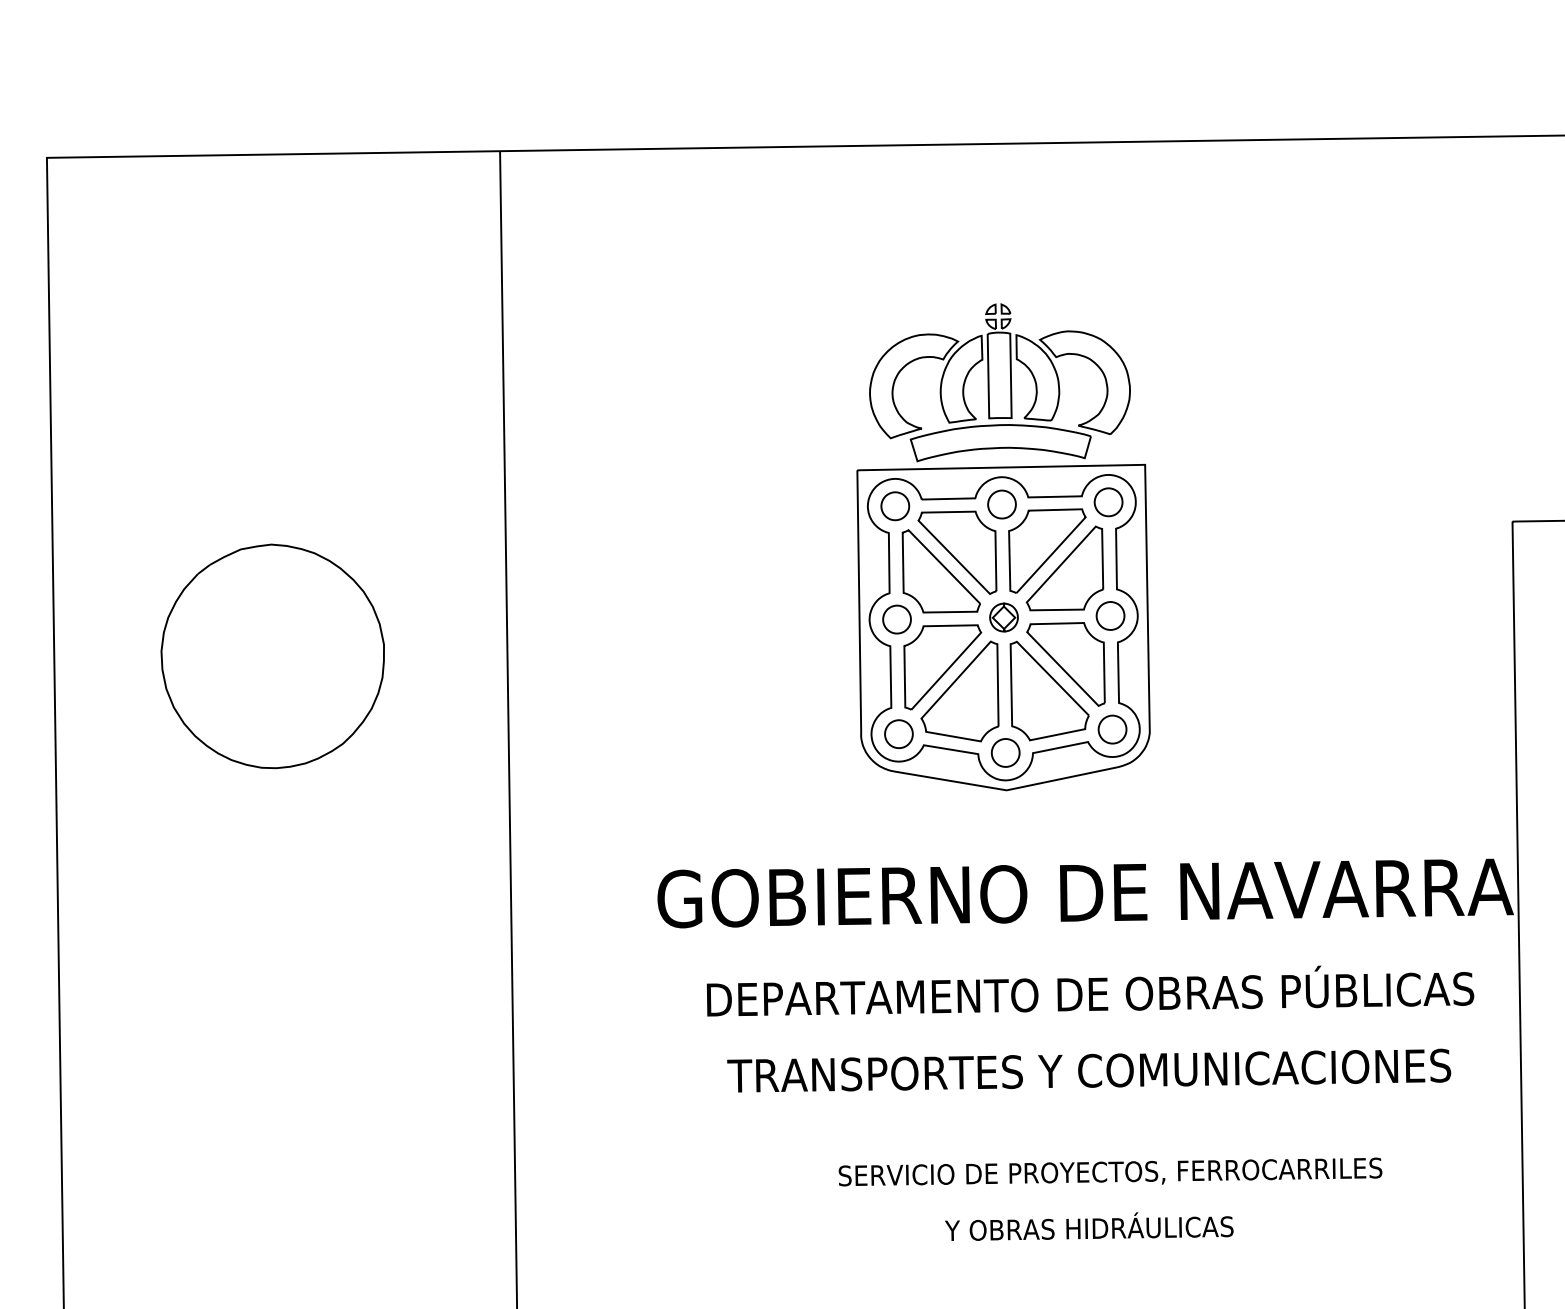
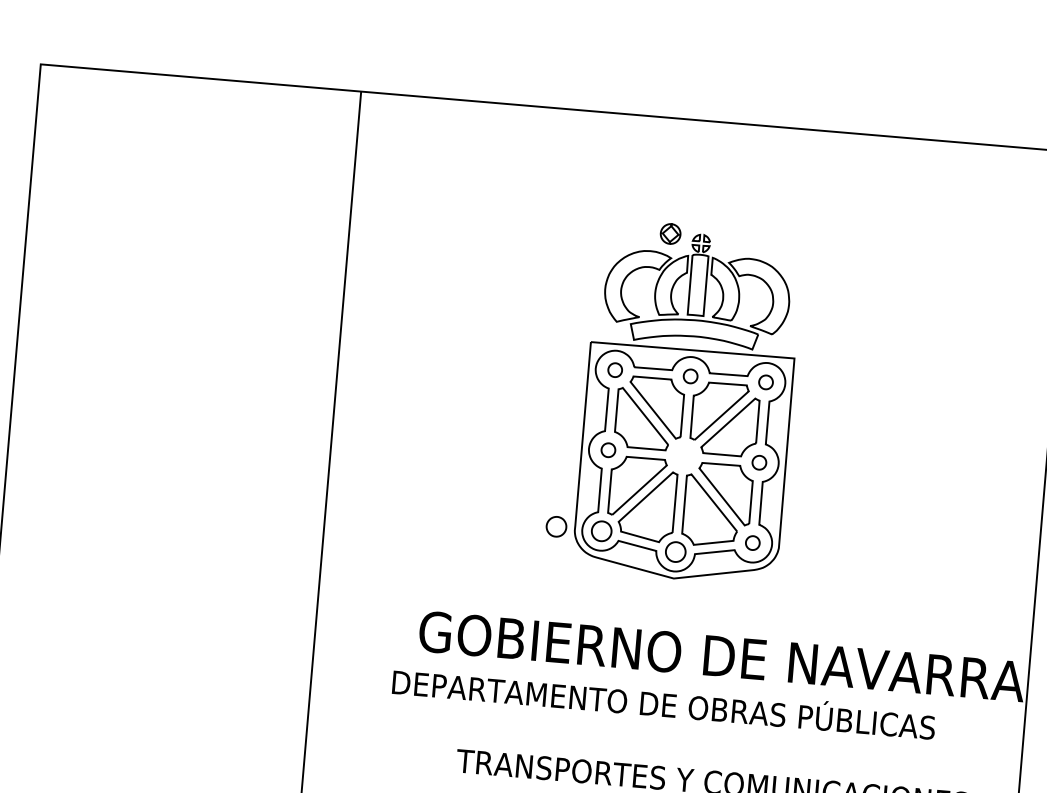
part: (1108, 502) -> (765, 382), size x0.7
part: (1001, 504) -> (690, 376), size x0.7
part: (895, 506) -> (615, 370), size x0.7
part: (1110, 615) -> (759, 462), size x0.7
part: (1003, 617) -> (670, 233), moved
part: (896, 619) -> (608, 450), size x0.7
part: (272, 656) -> (164, 432), removed
part: (1112, 729) -> (752, 543), size x0.7
part: (834, 733) -> (556, 526), added
text: (1090, 990) -> (664, 702), moved

